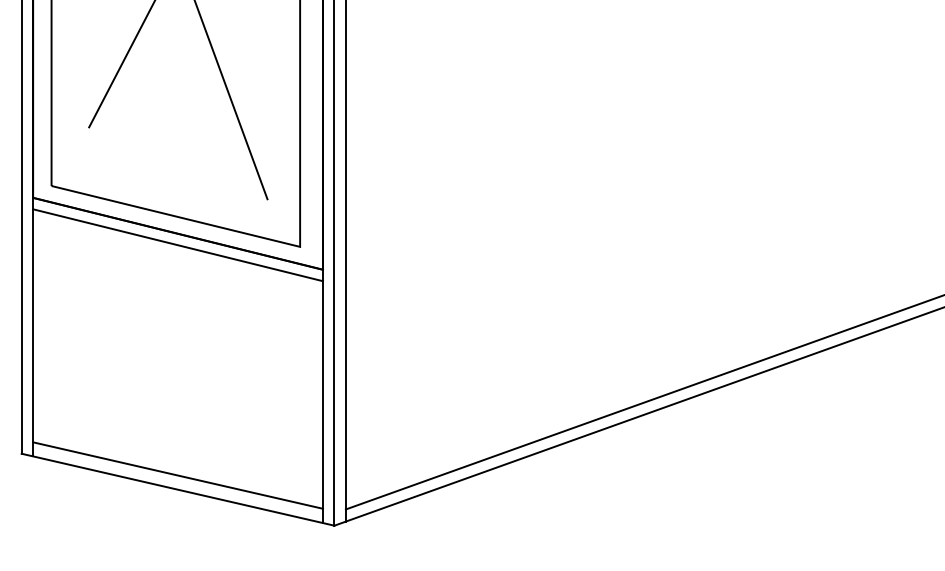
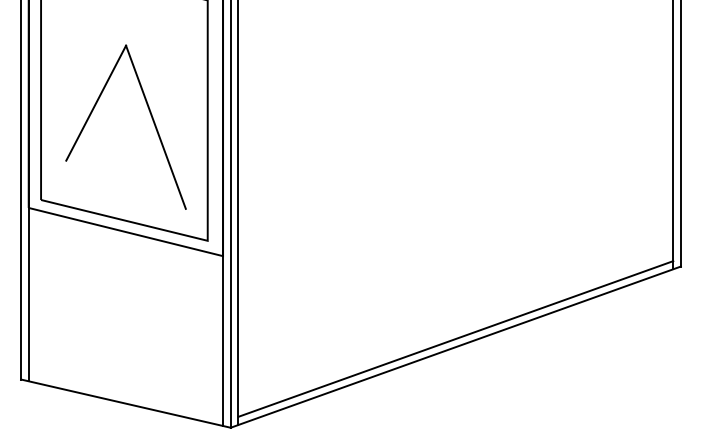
line: (177, 232) -> (125, 231), removed
line: (177, 244) -> (125, 239), removed
line: (177, 474) -> (125, 393), removed

